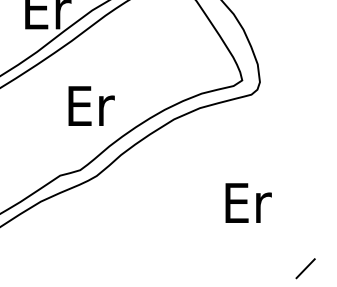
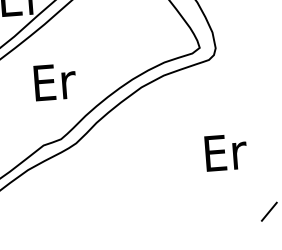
text: (91, 105) -> (55, 81), moved
text: (248, 202) -> (225, 152), moved

